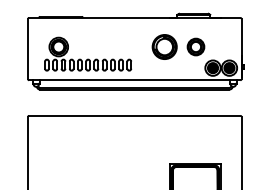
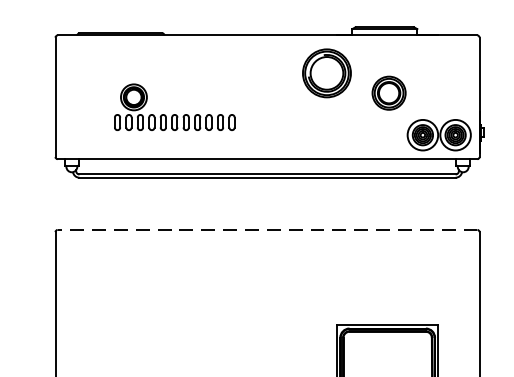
part: (164, 46) -> (326, 72), moved
part: (87, 53) -> (173, 106), size x0.7
line: (134, 115) -> (266, 229), solid -> dashed

